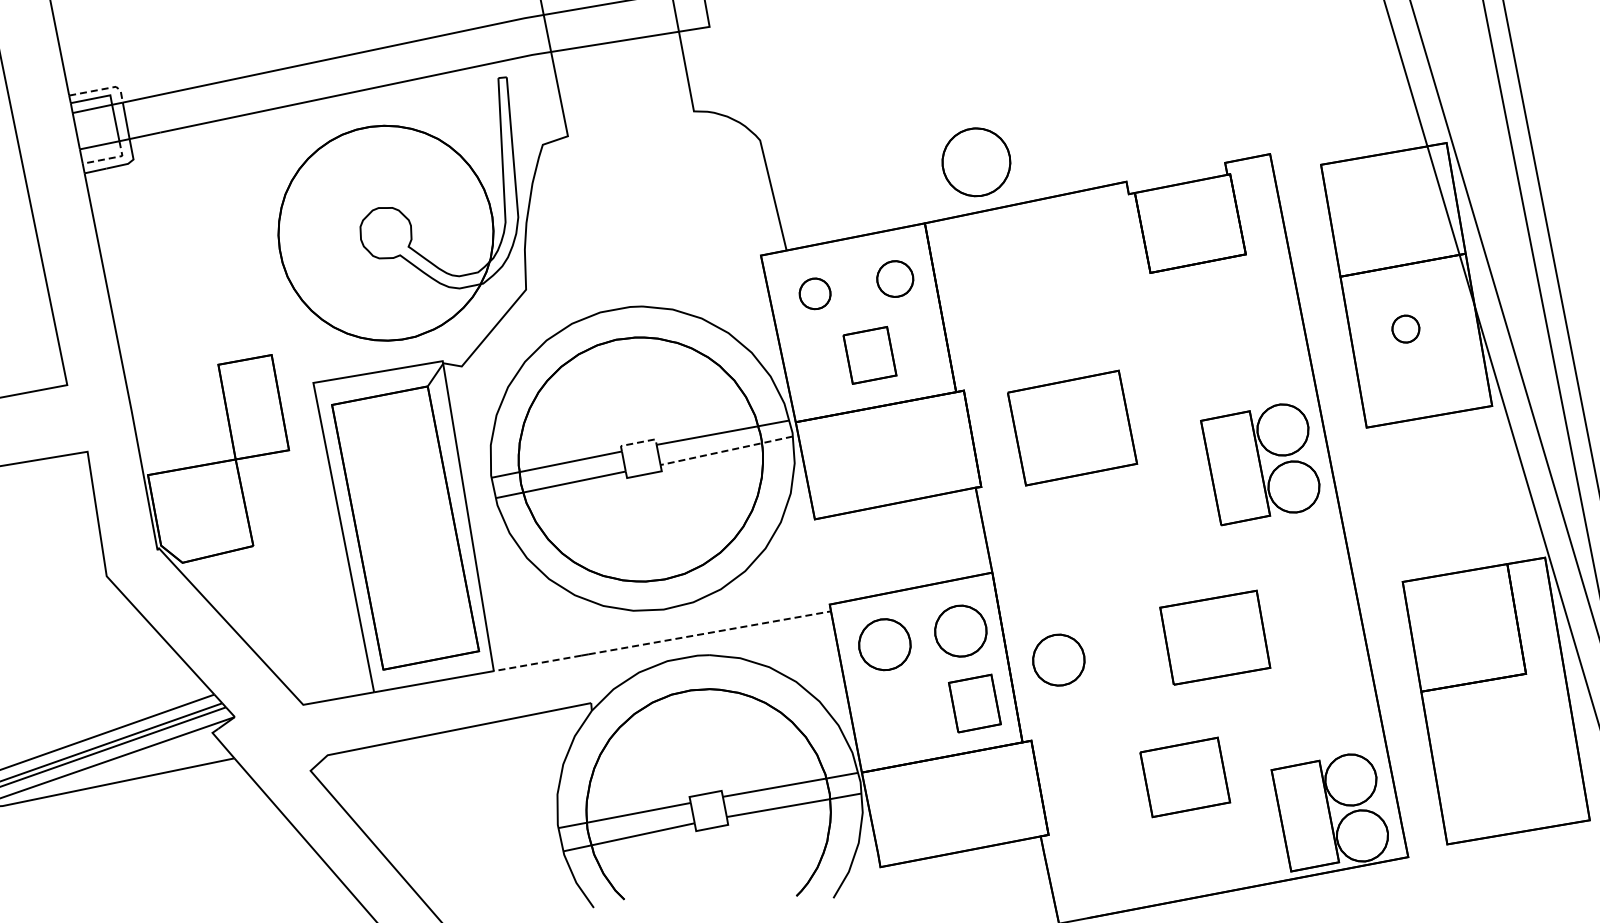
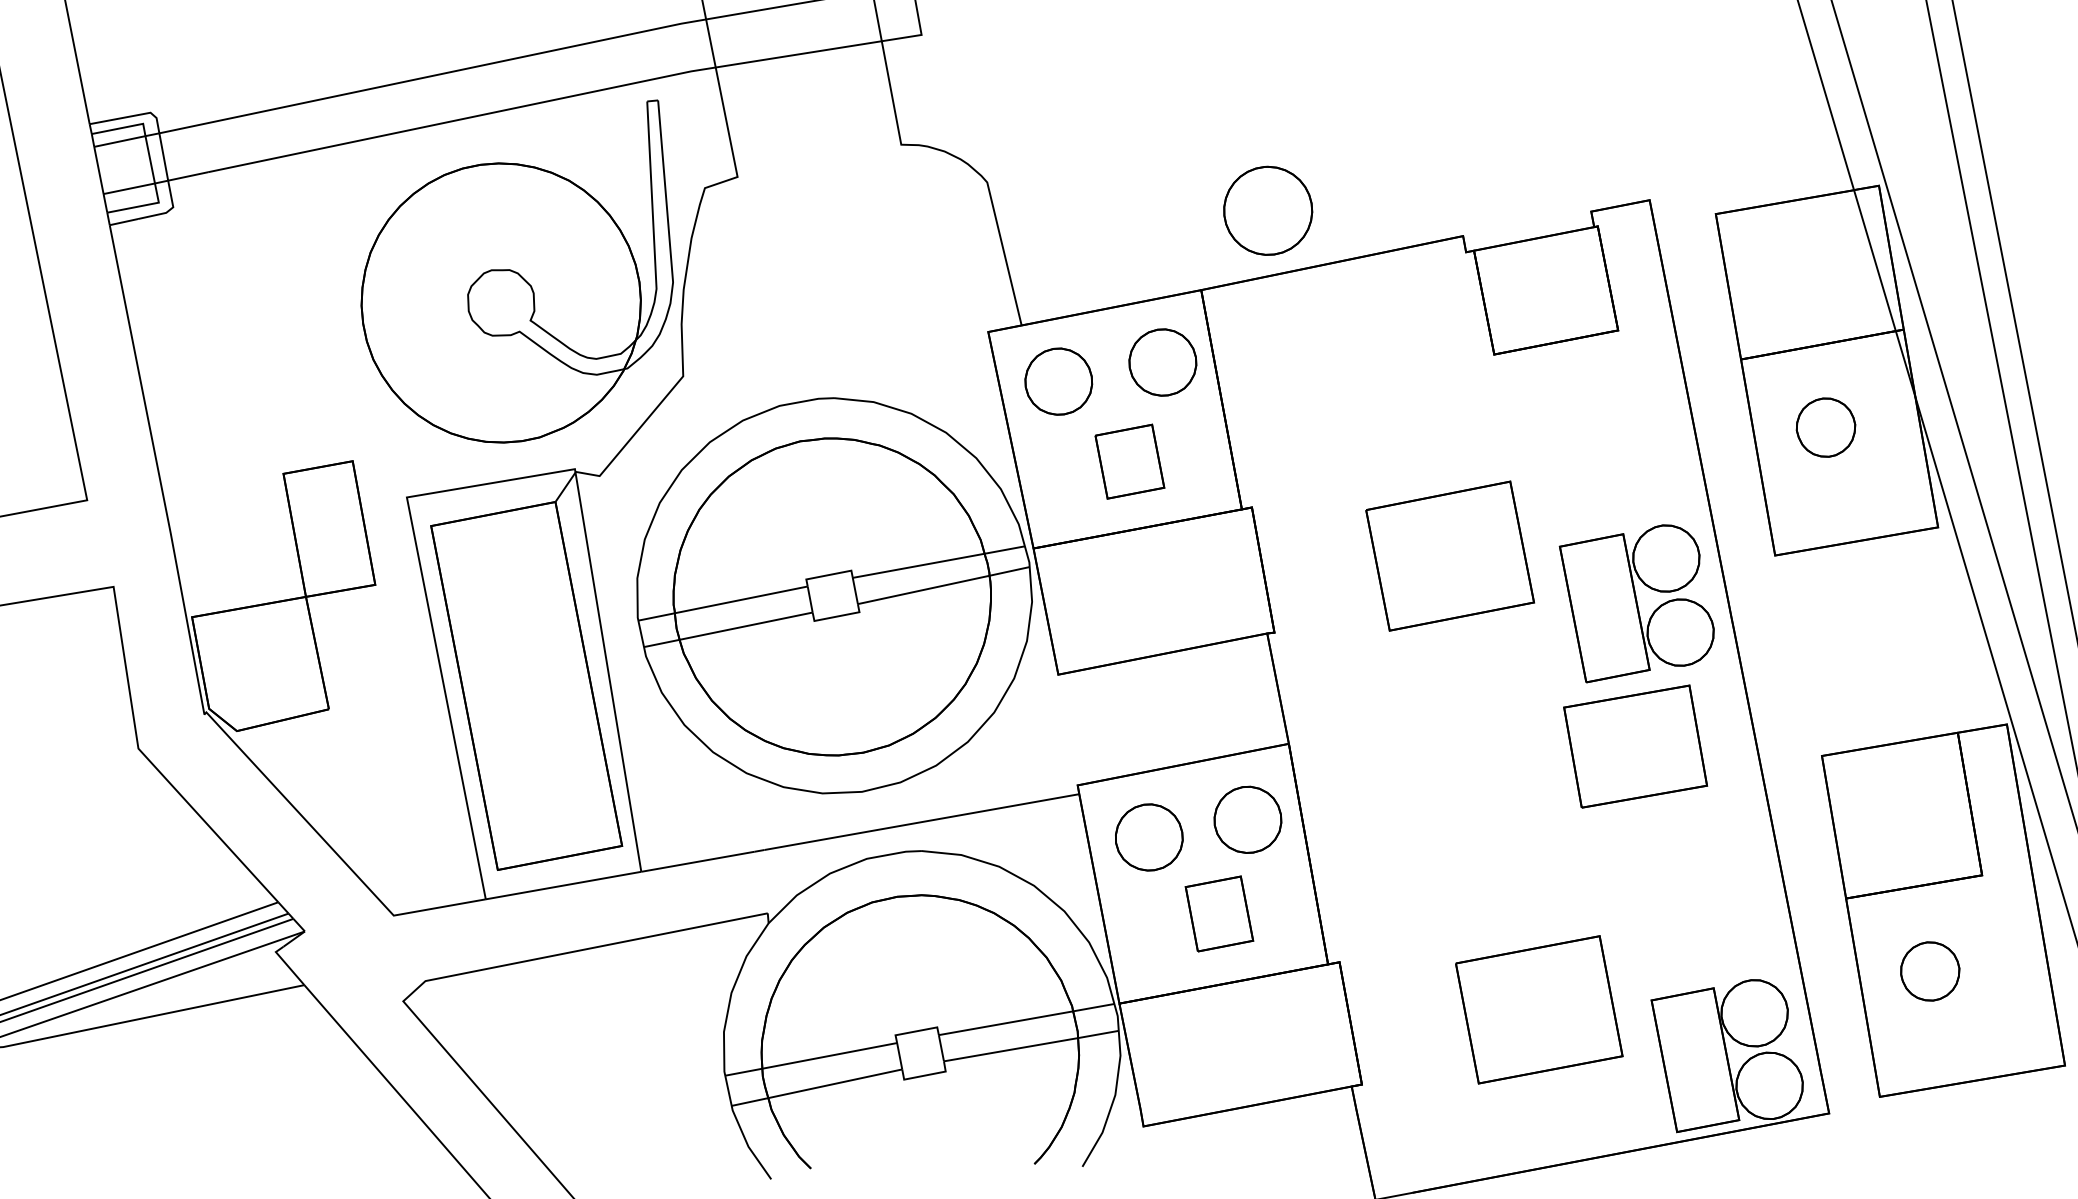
line: (103, 89) -> (134, 116), dashed -> solid
line: (110, 158) -> (143, 205), dashed -> solid
part: (894, 278) -> (1161, 361), size x1.43
part: (814, 293) -> (1057, 381), size x1.67
part: (1405, 328) -> (1825, 426), size x1.67
part: (1072, 427) -> (1450, 555), moved
line: (638, 442) -> (829, 574), dashed -> solid
line: (726, 450) -> (943, 585), dashed -> solid
line: (710, 632) -> (922, 821), dashed -> solid
part: (1215, 637) -> (1635, 746), moved
part: (1058, 659) -> (1374, 856), removed
line: (537, 663) -> (698, 861), dashed -> solid
part: (974, 703) -> (1218, 913), moved
part: (1485, 747) -> (1929, 971), added
part: (1185, 777) -> (1539, 1009), size x1.43

